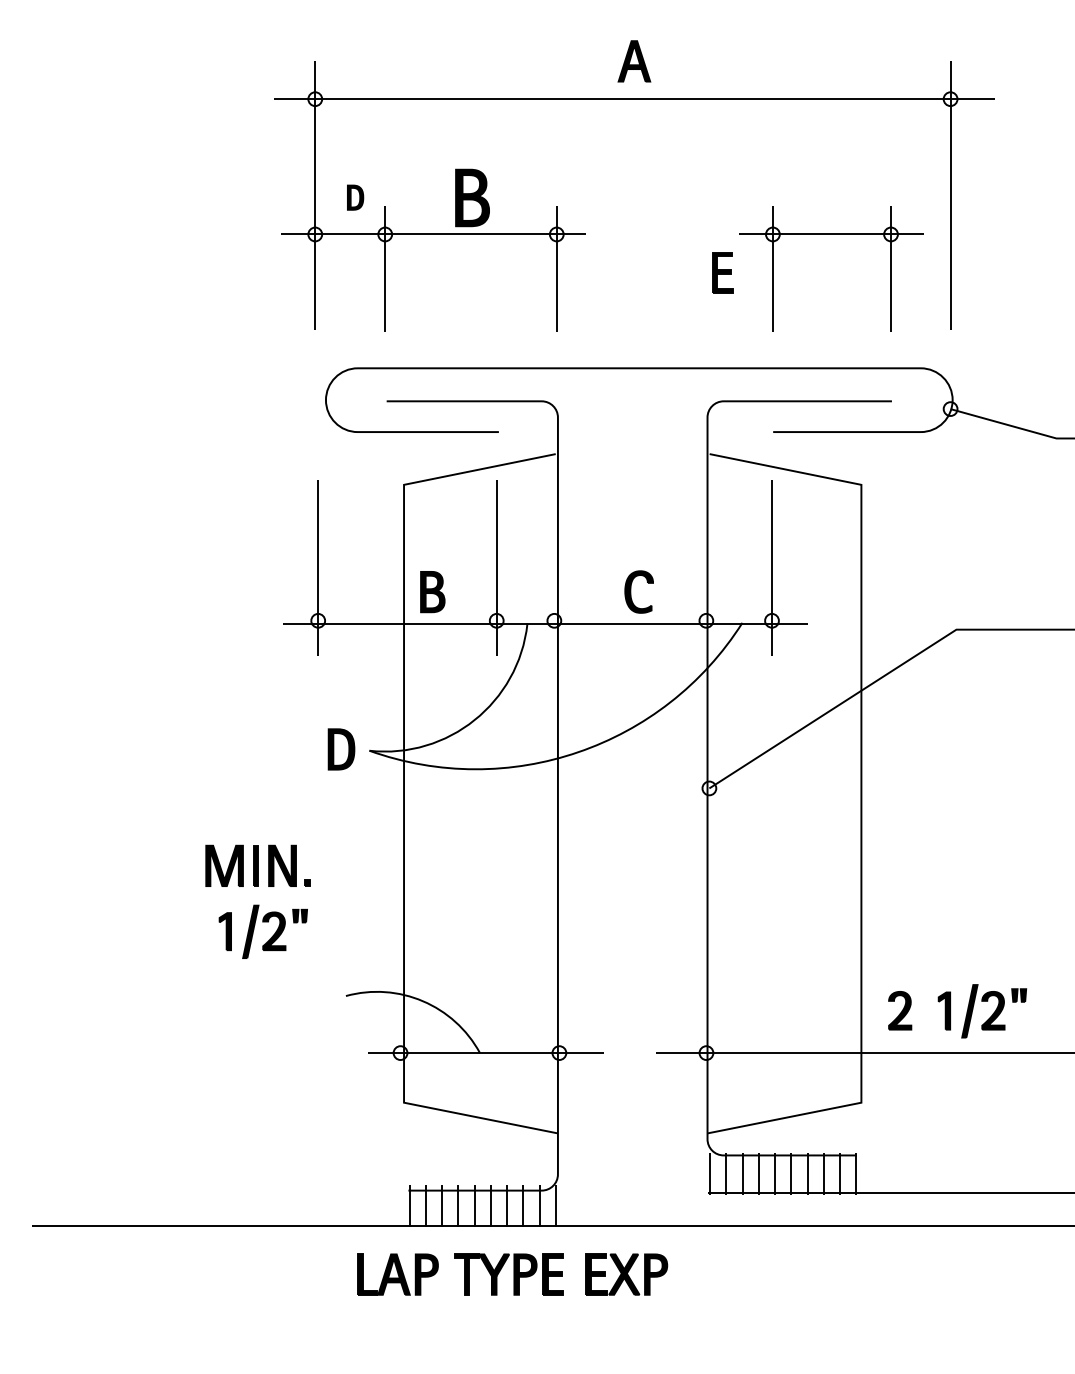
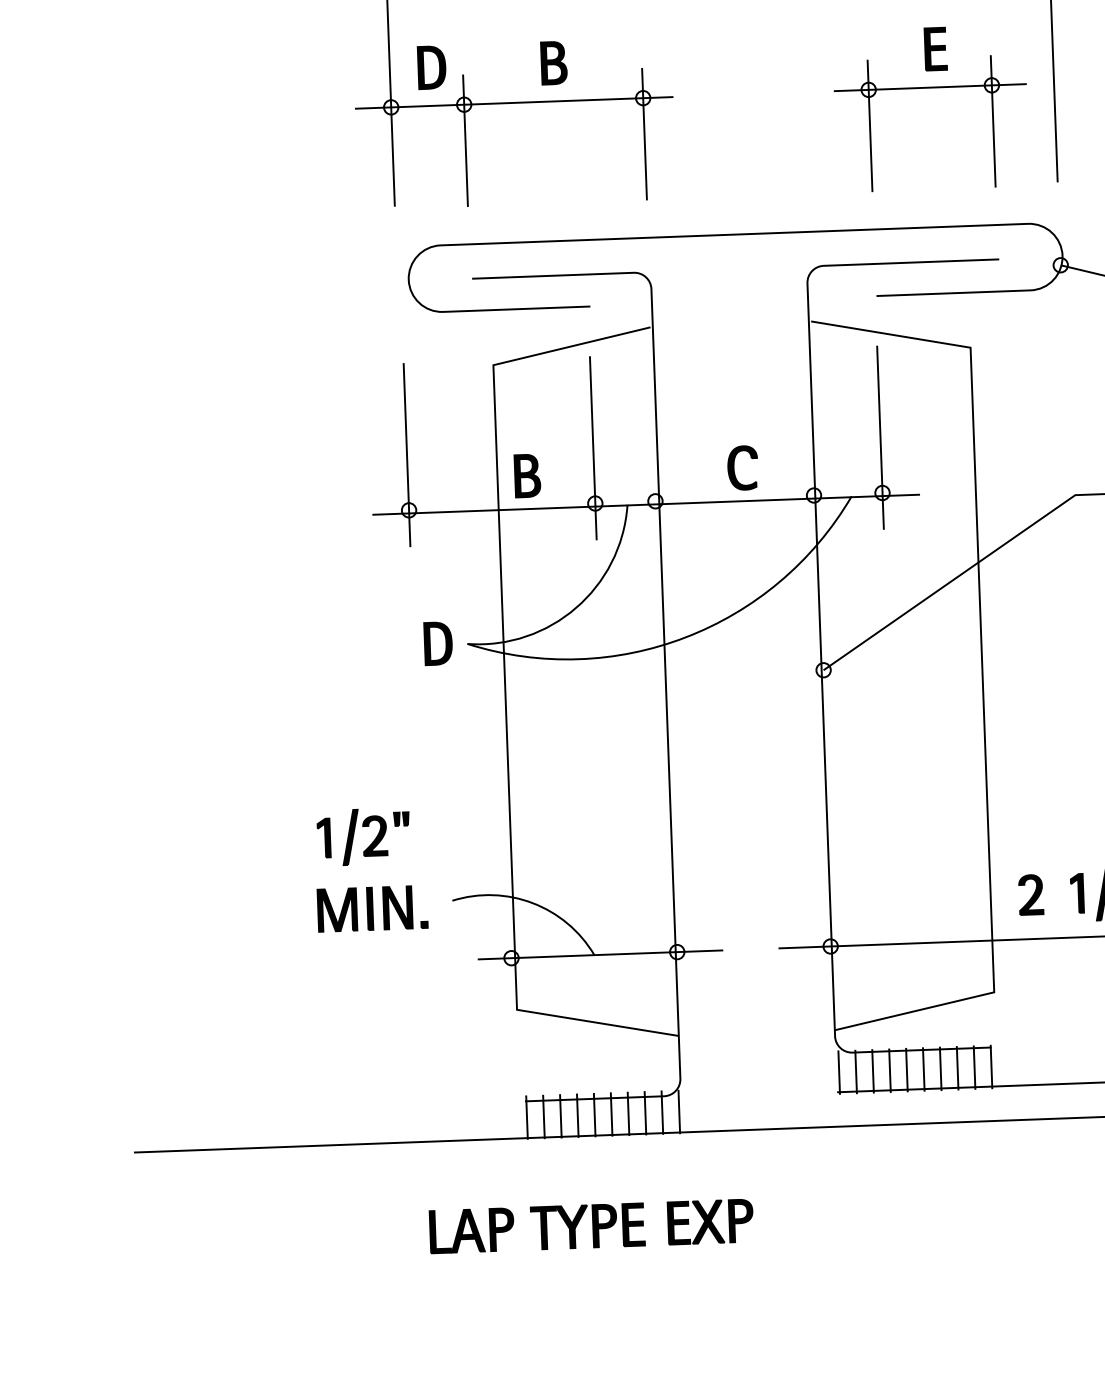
part: (355, 197) -> (431, 67), size x1.67
part: (472, 197) -> (553, 62), size x0.71
part: (722, 272) -> (935, 48), moved
part: (257, 865) -> (371, 908), moved
part: (512, 1274) -> (591, 1226), moved

